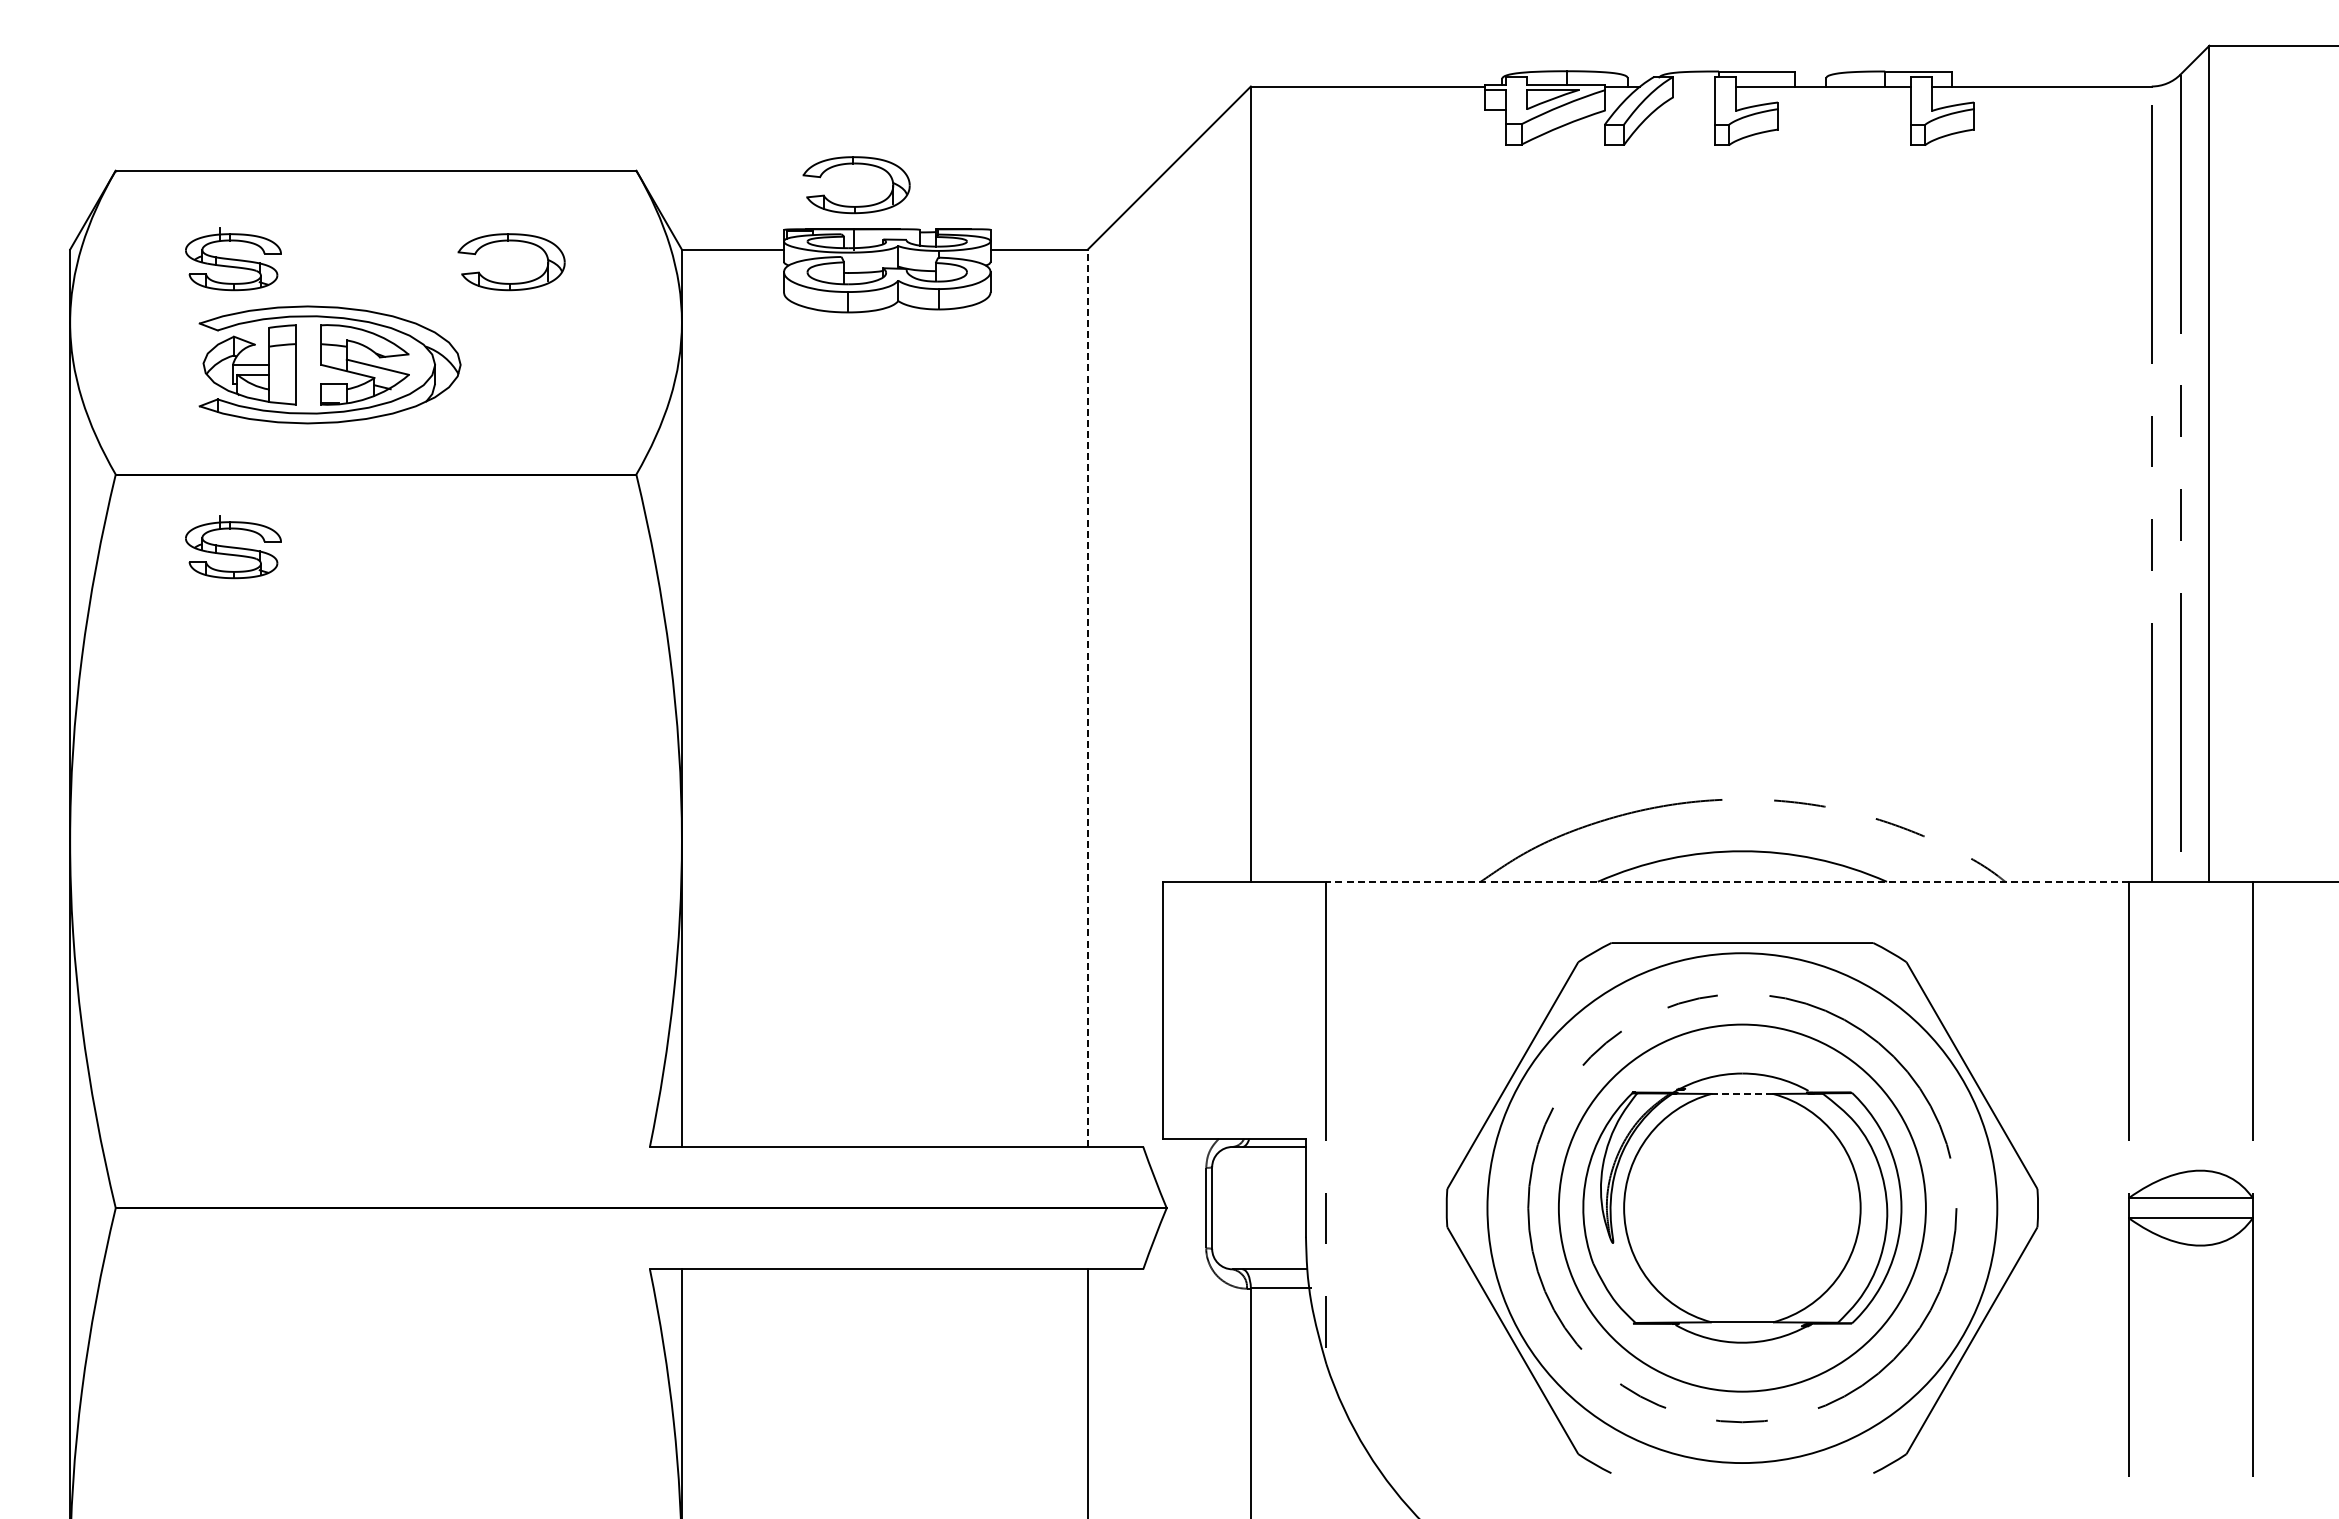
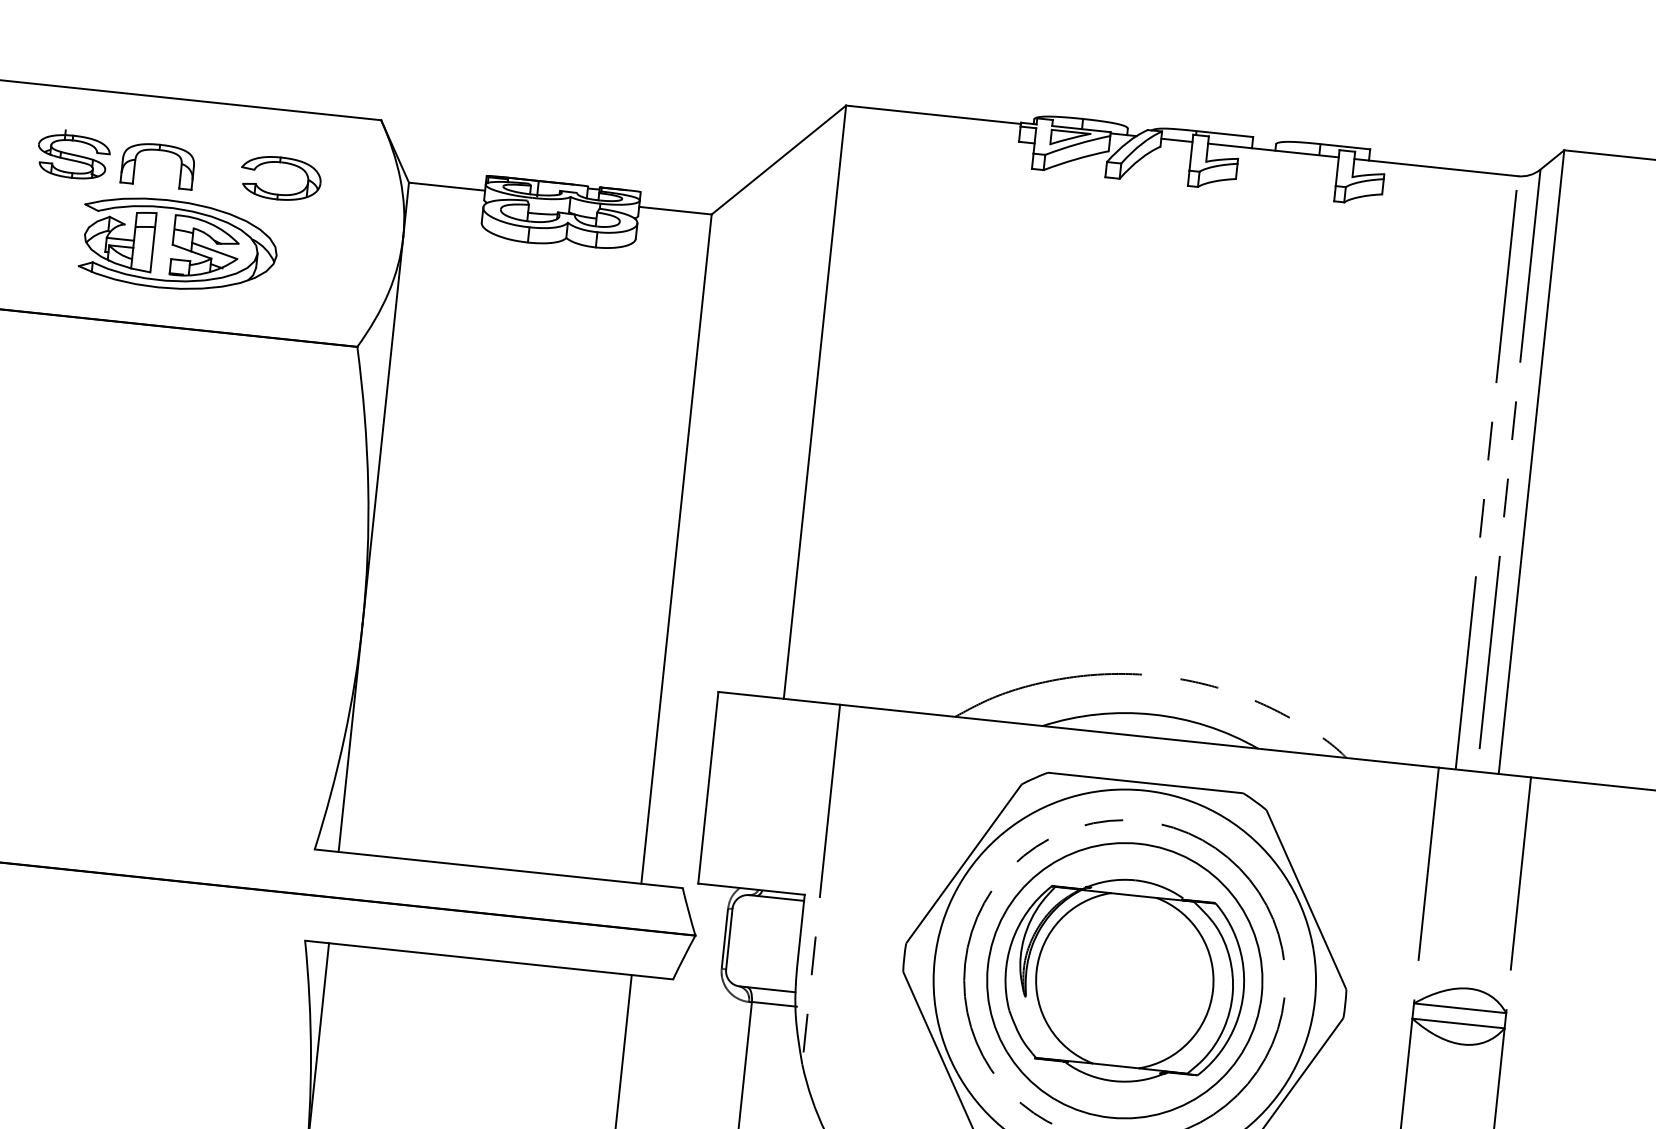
line: (1694, 86) -> (1177, 140), added
part: (858, 205) -> (544, 163), removed
part: (346, 242) -> (159, 151), added
part: (329, 364) -> (178, 245), moved
part: (233, 547) -> (51, 369), removed
line: (1087, 698) -> (676, 549), dashed -> solid
line: (1727, 881) -> (1139, 735), dashed -> solid
line: (1742, 1093) -> (1133, 895), dashed -> solid

